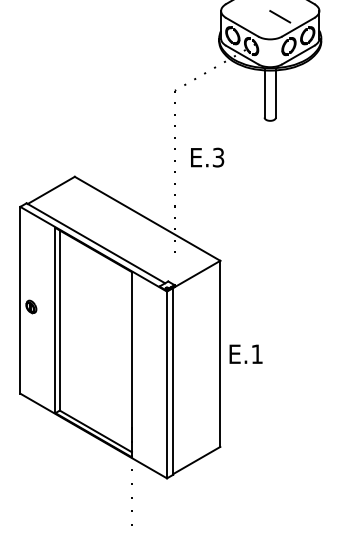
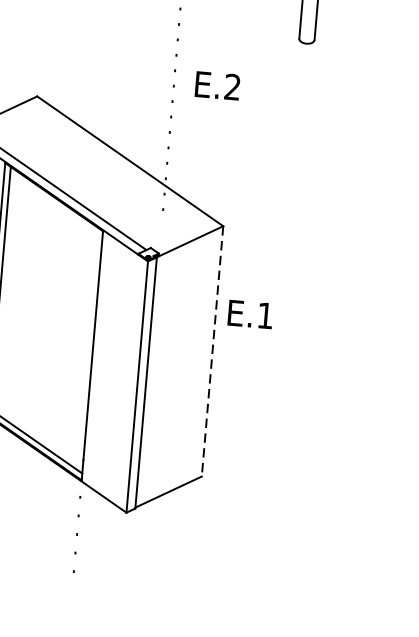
text: (218, 157) -> (232, 87), E.3 -> E.2
text: (245, 353) -> (249, 313), moved
line: (220, 354) -> (212, 352), solid -> dashed

